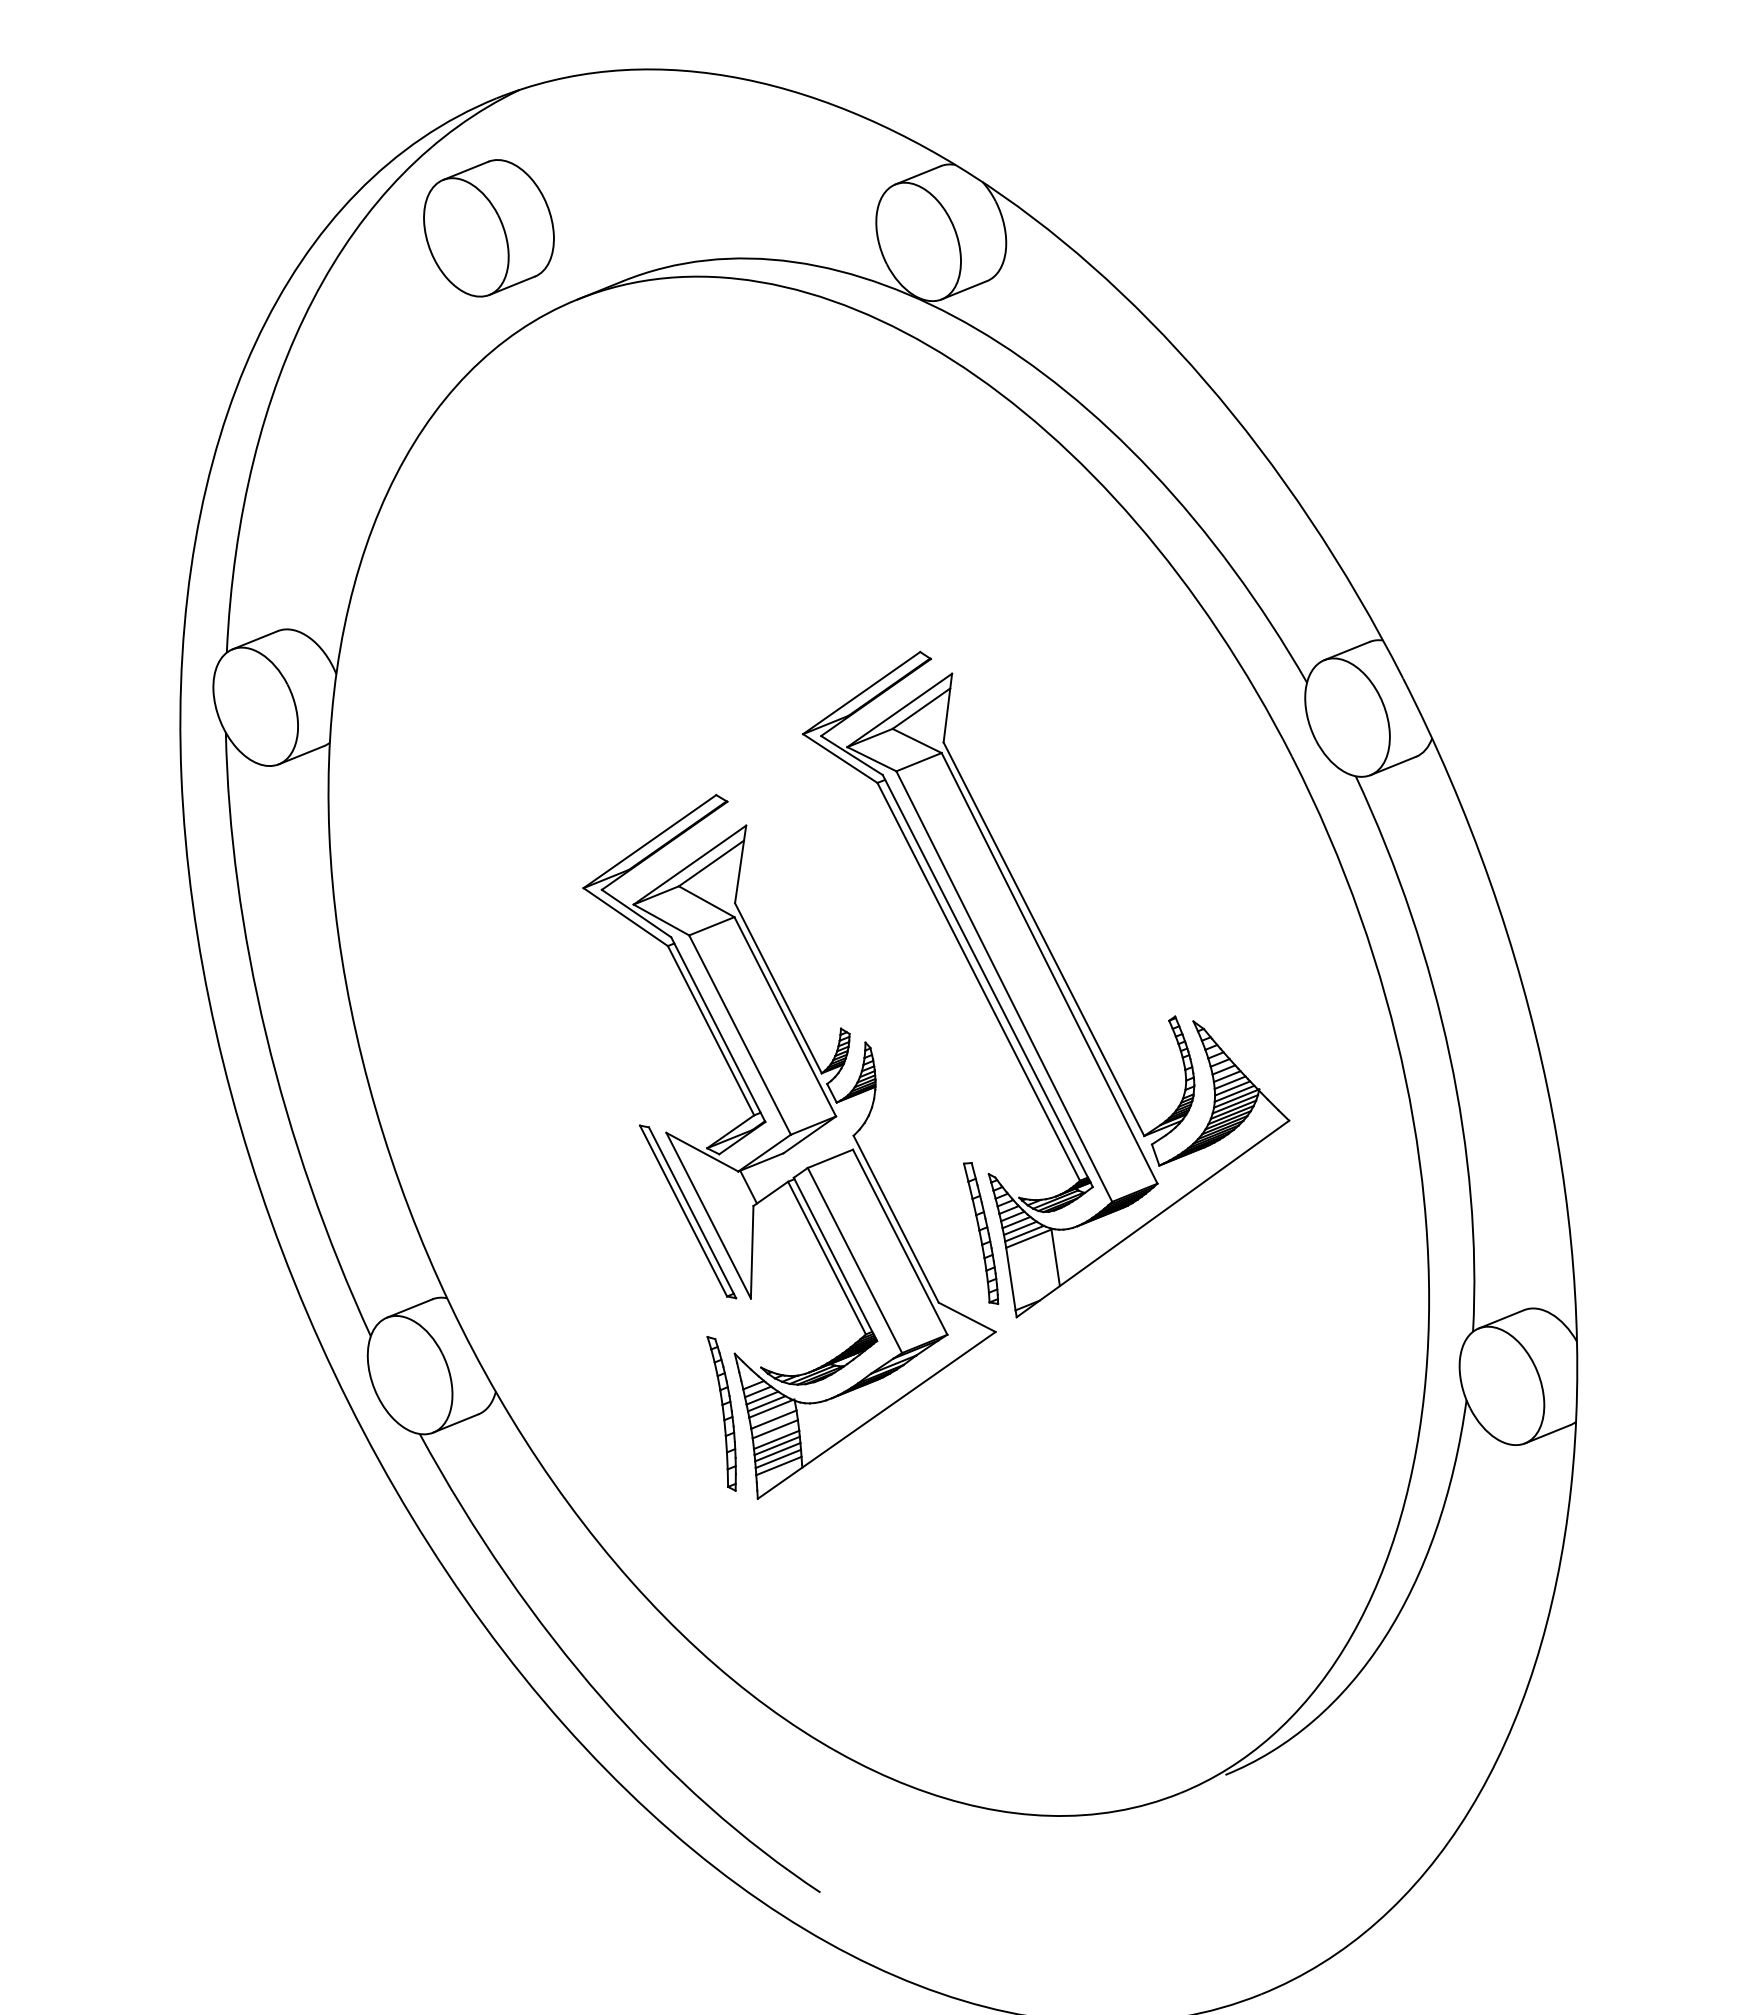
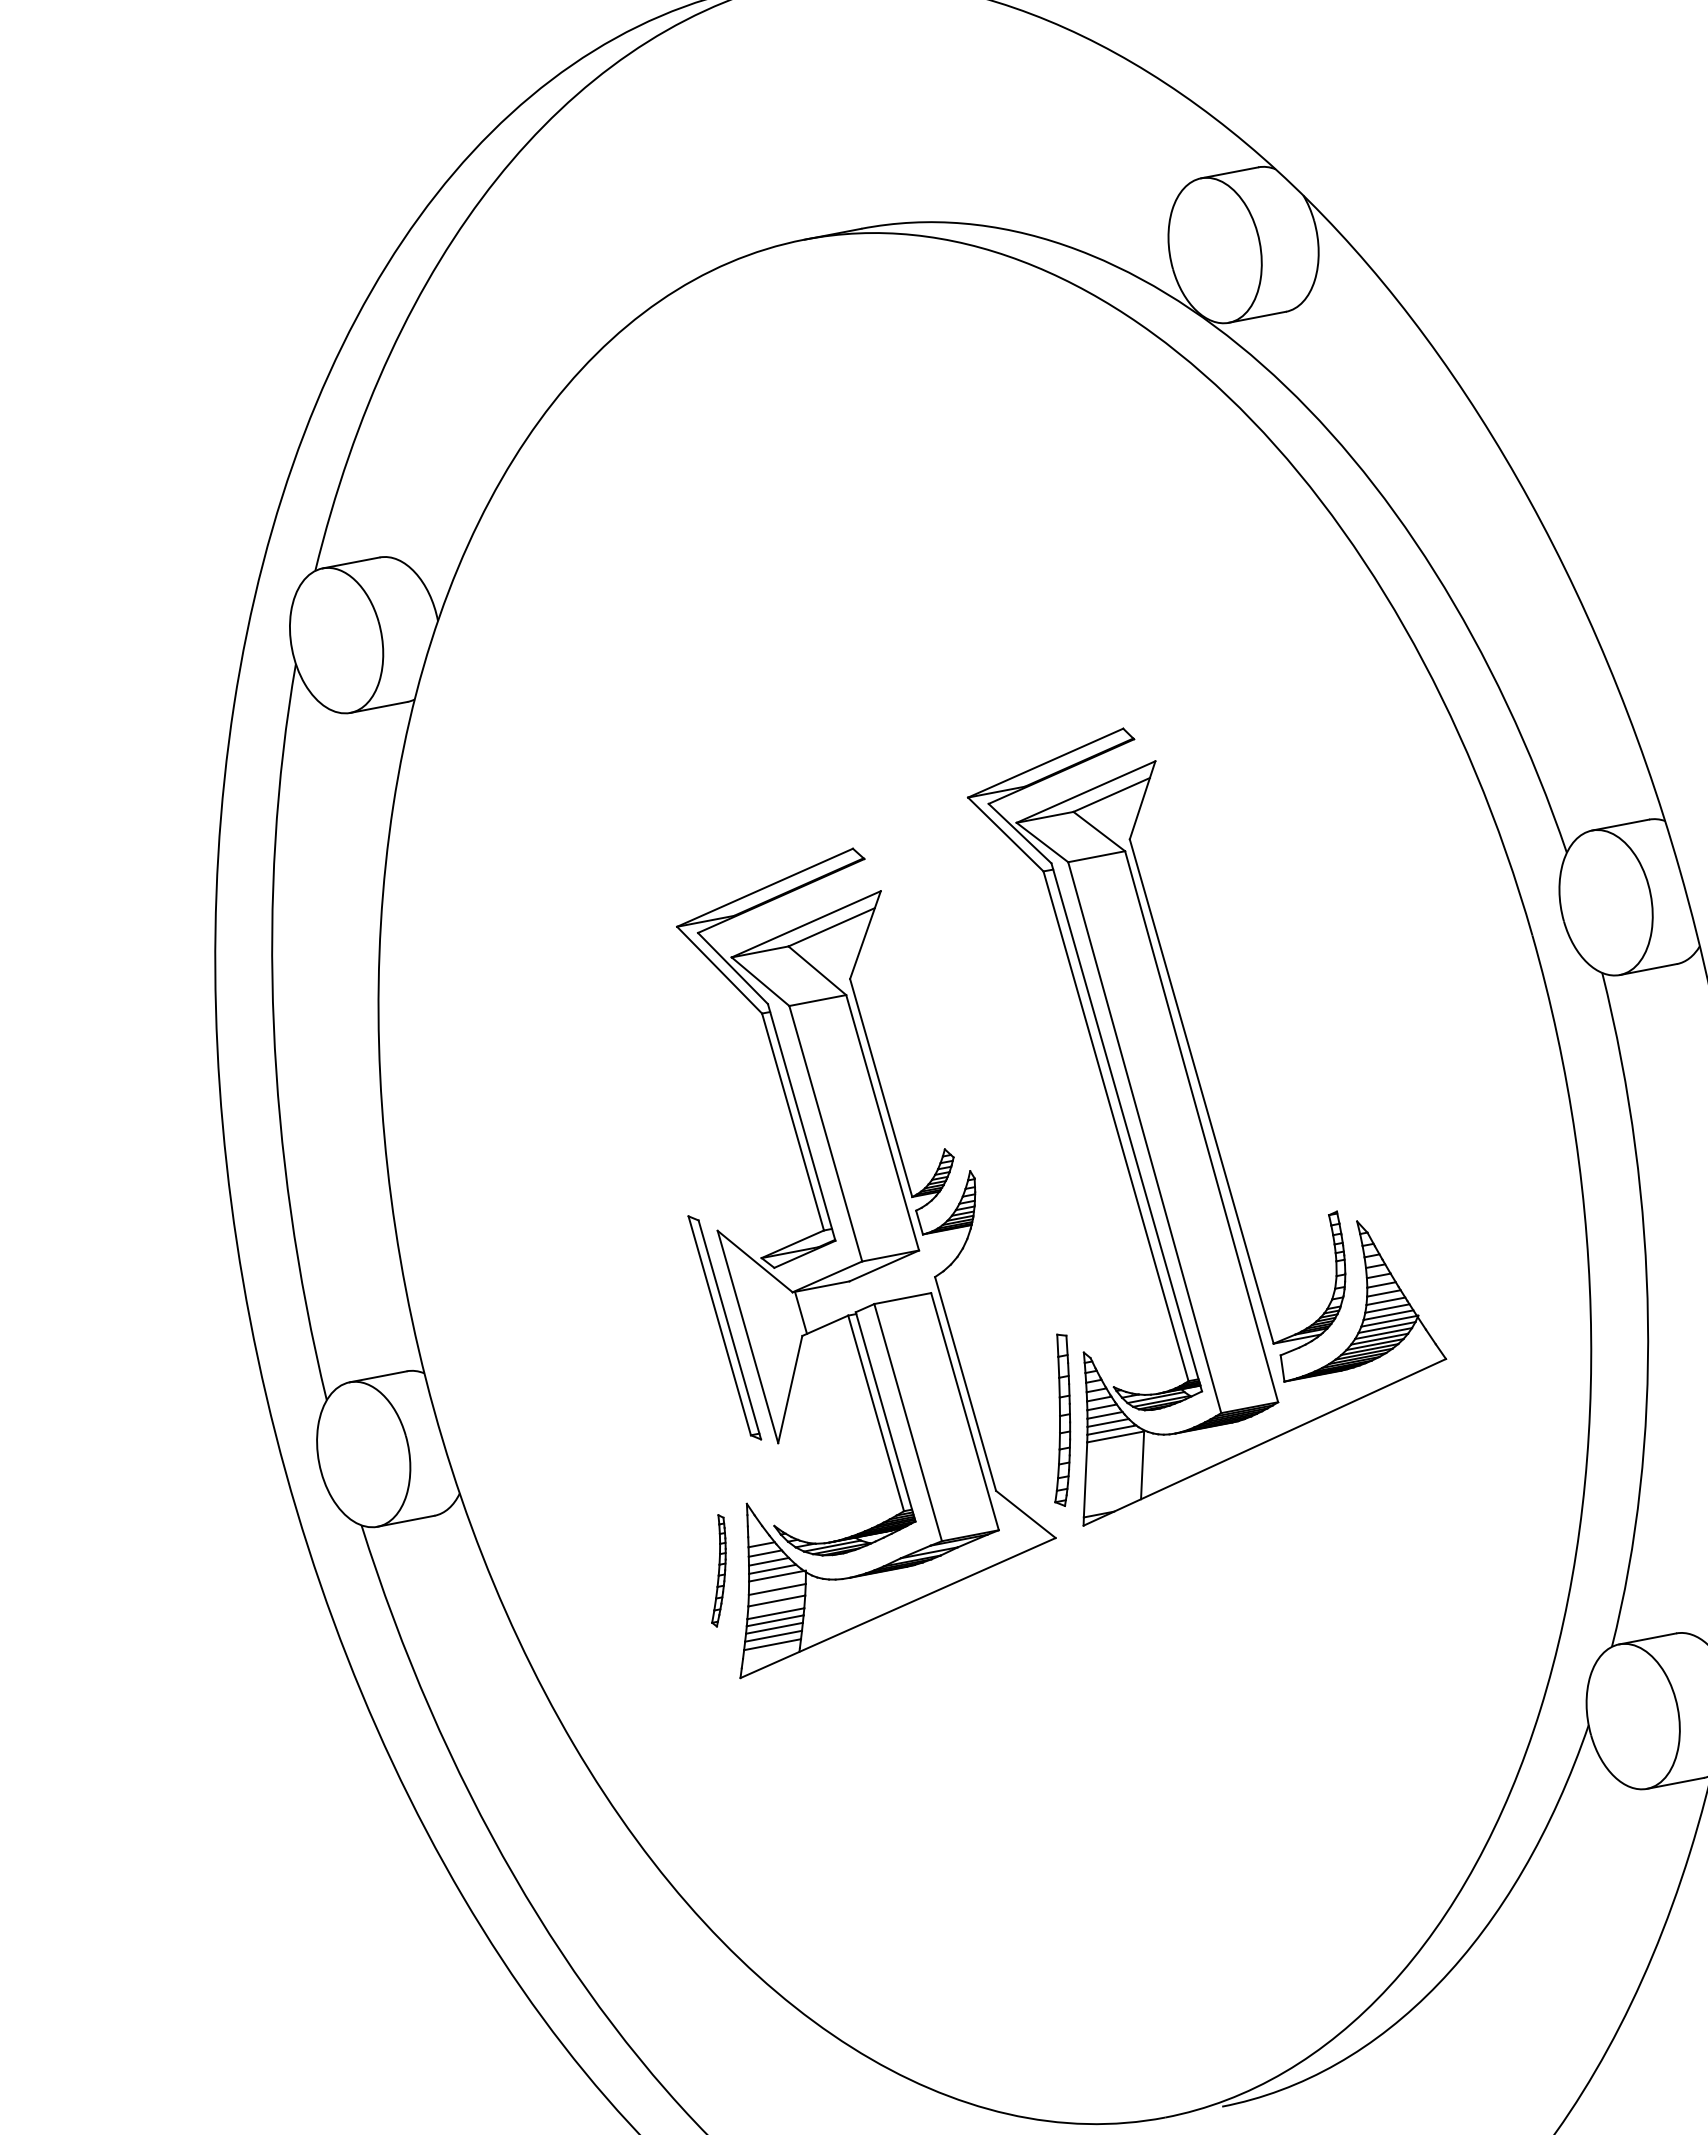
part: (488, 228) -> (717, 136), removed
part: (721, 1413) -> (717, 1570), size x0.6

